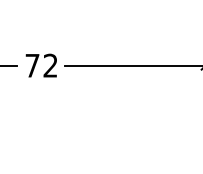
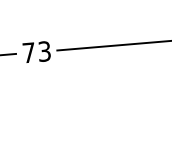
text: (50, 65) -> (44, 51), 72 -> 73

